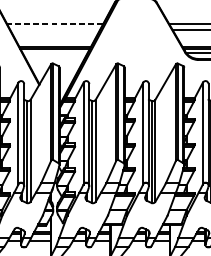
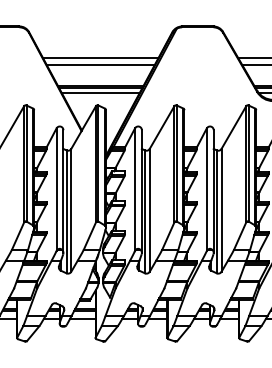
line: (54, 24) -> (100, 58), dashed -> solid
line: (54, 29) -> (100, 64), added
line: (54, 53) -> (100, 93), added

